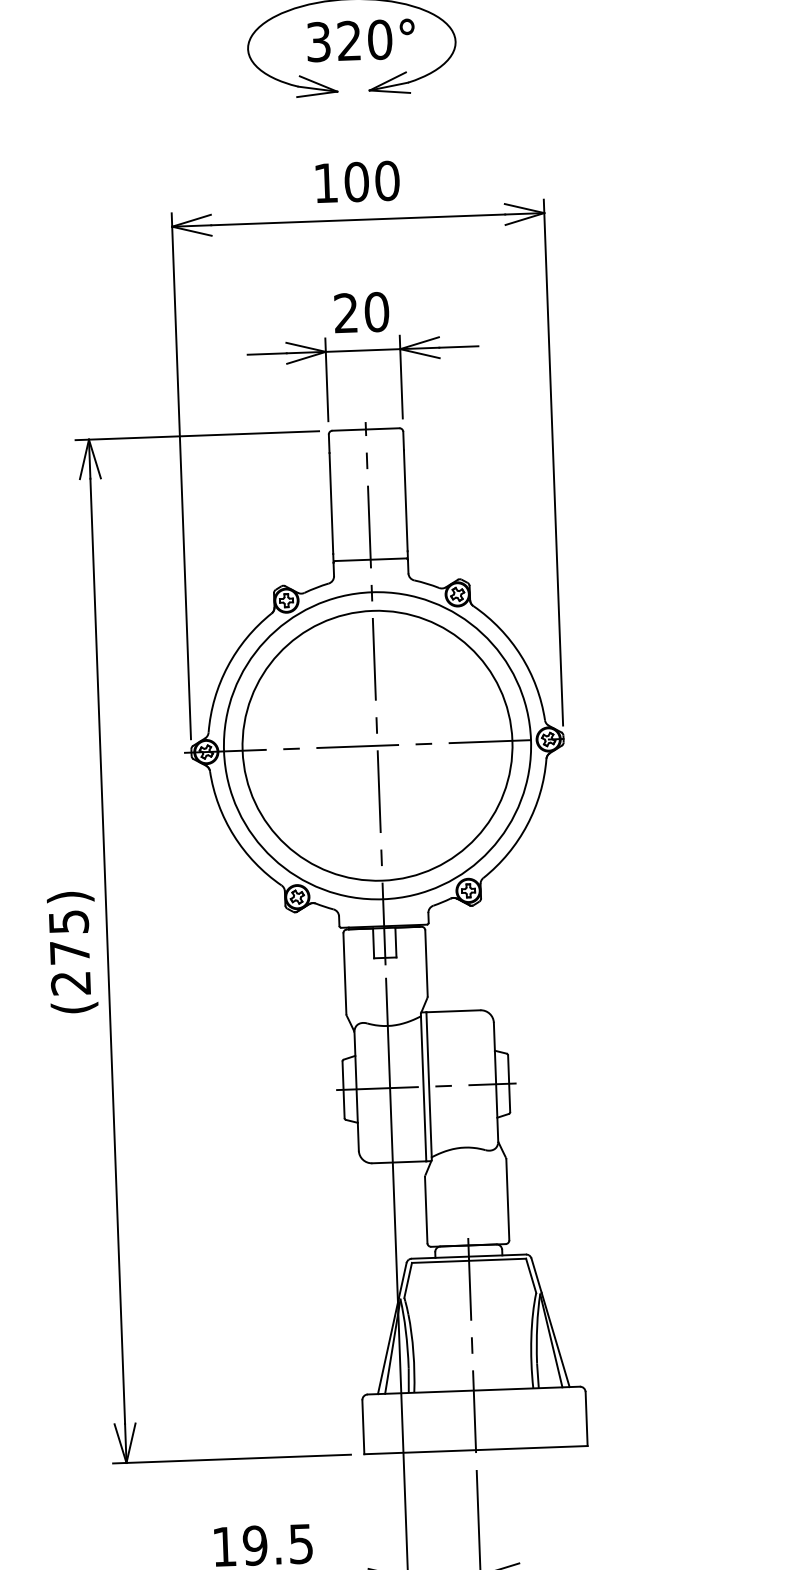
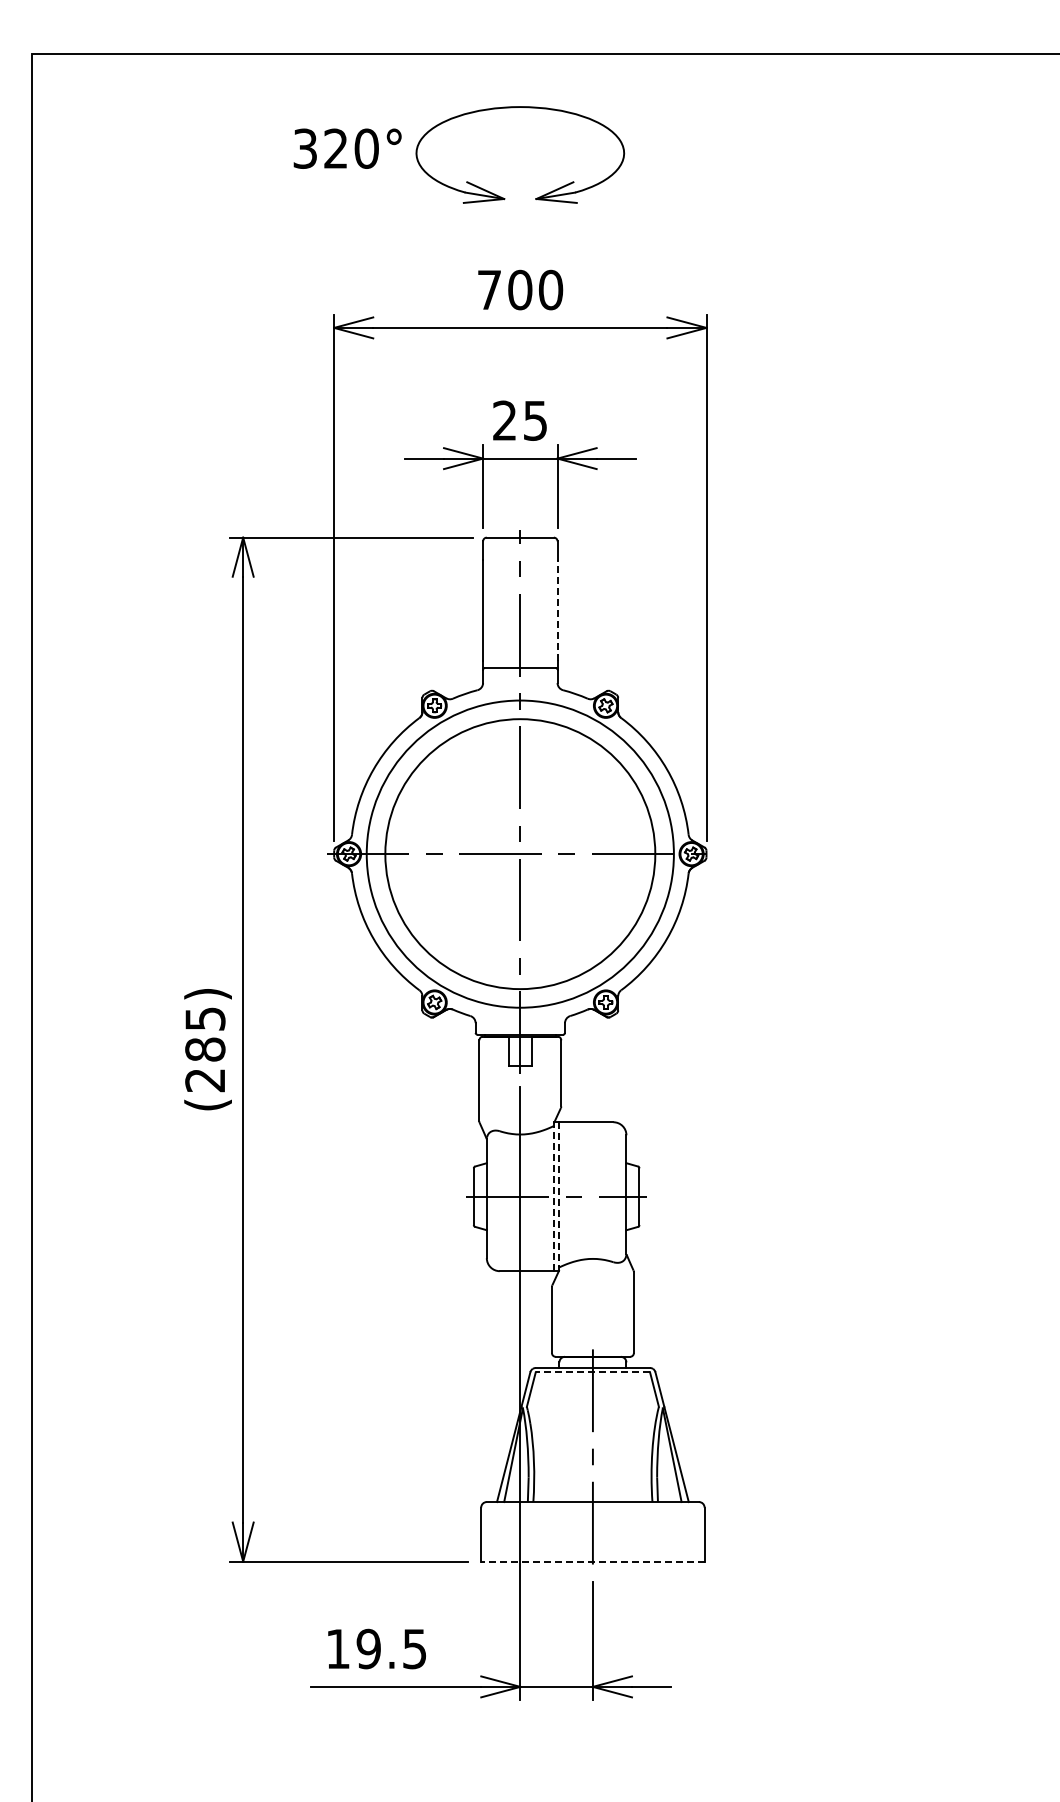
text: (360, 40) -> (347, 148), moved
text: (326, 182) -> (489, 289), 100 -> 700
text: (376, 311) -> (535, 420), 20 -> 25
line: (405, 500) -> (557, 610), solid -> dashed
text: (70, 952) -> (205, 1049), (275) -> (285)
line: (429, 1084) -> (559, 1194), solid -> dashed
line: (423, 1088) -> (553, 1198), solid -> dashed
line: (468, 1261) -> (592, 1372), solid -> dashed
line: (475, 1450) -> (592, 1561), solid -> dashed

